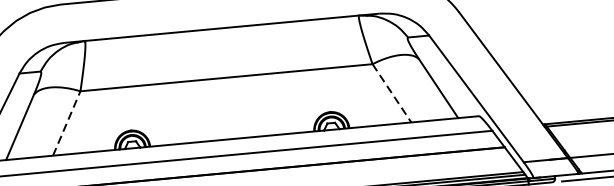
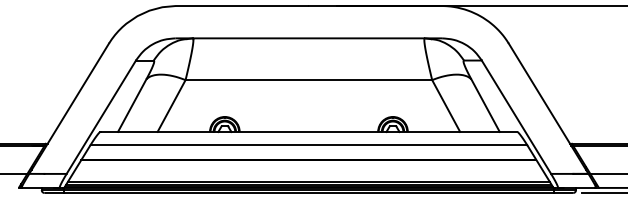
line: (392, 93) -> (446, 106), dashed -> solid
line: (66, 122) -> (171, 105), dashed -> solid

